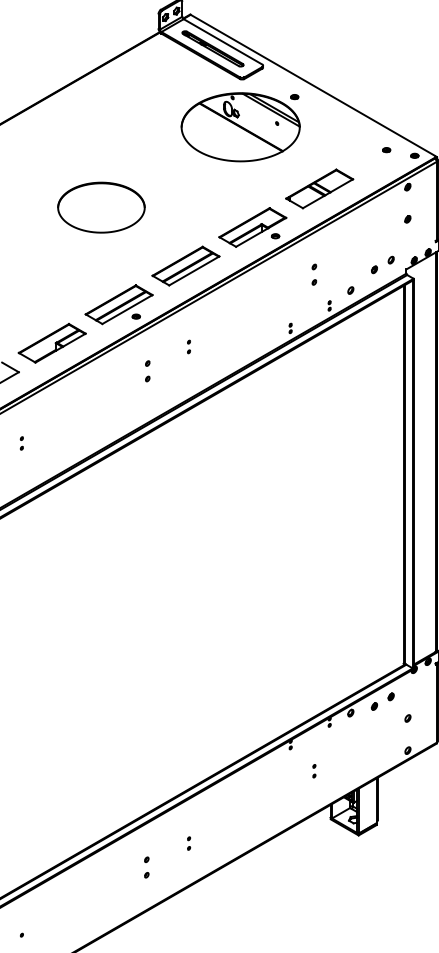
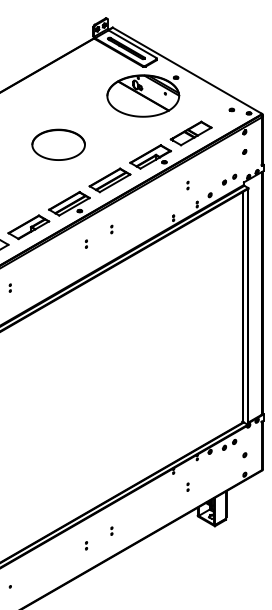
part: (313, 274) -> (187, 185), size x0.62
part: (145, 369) -> (85, 243), size x0.62
part: (147, 867) -> (86, 545), size x0.62

